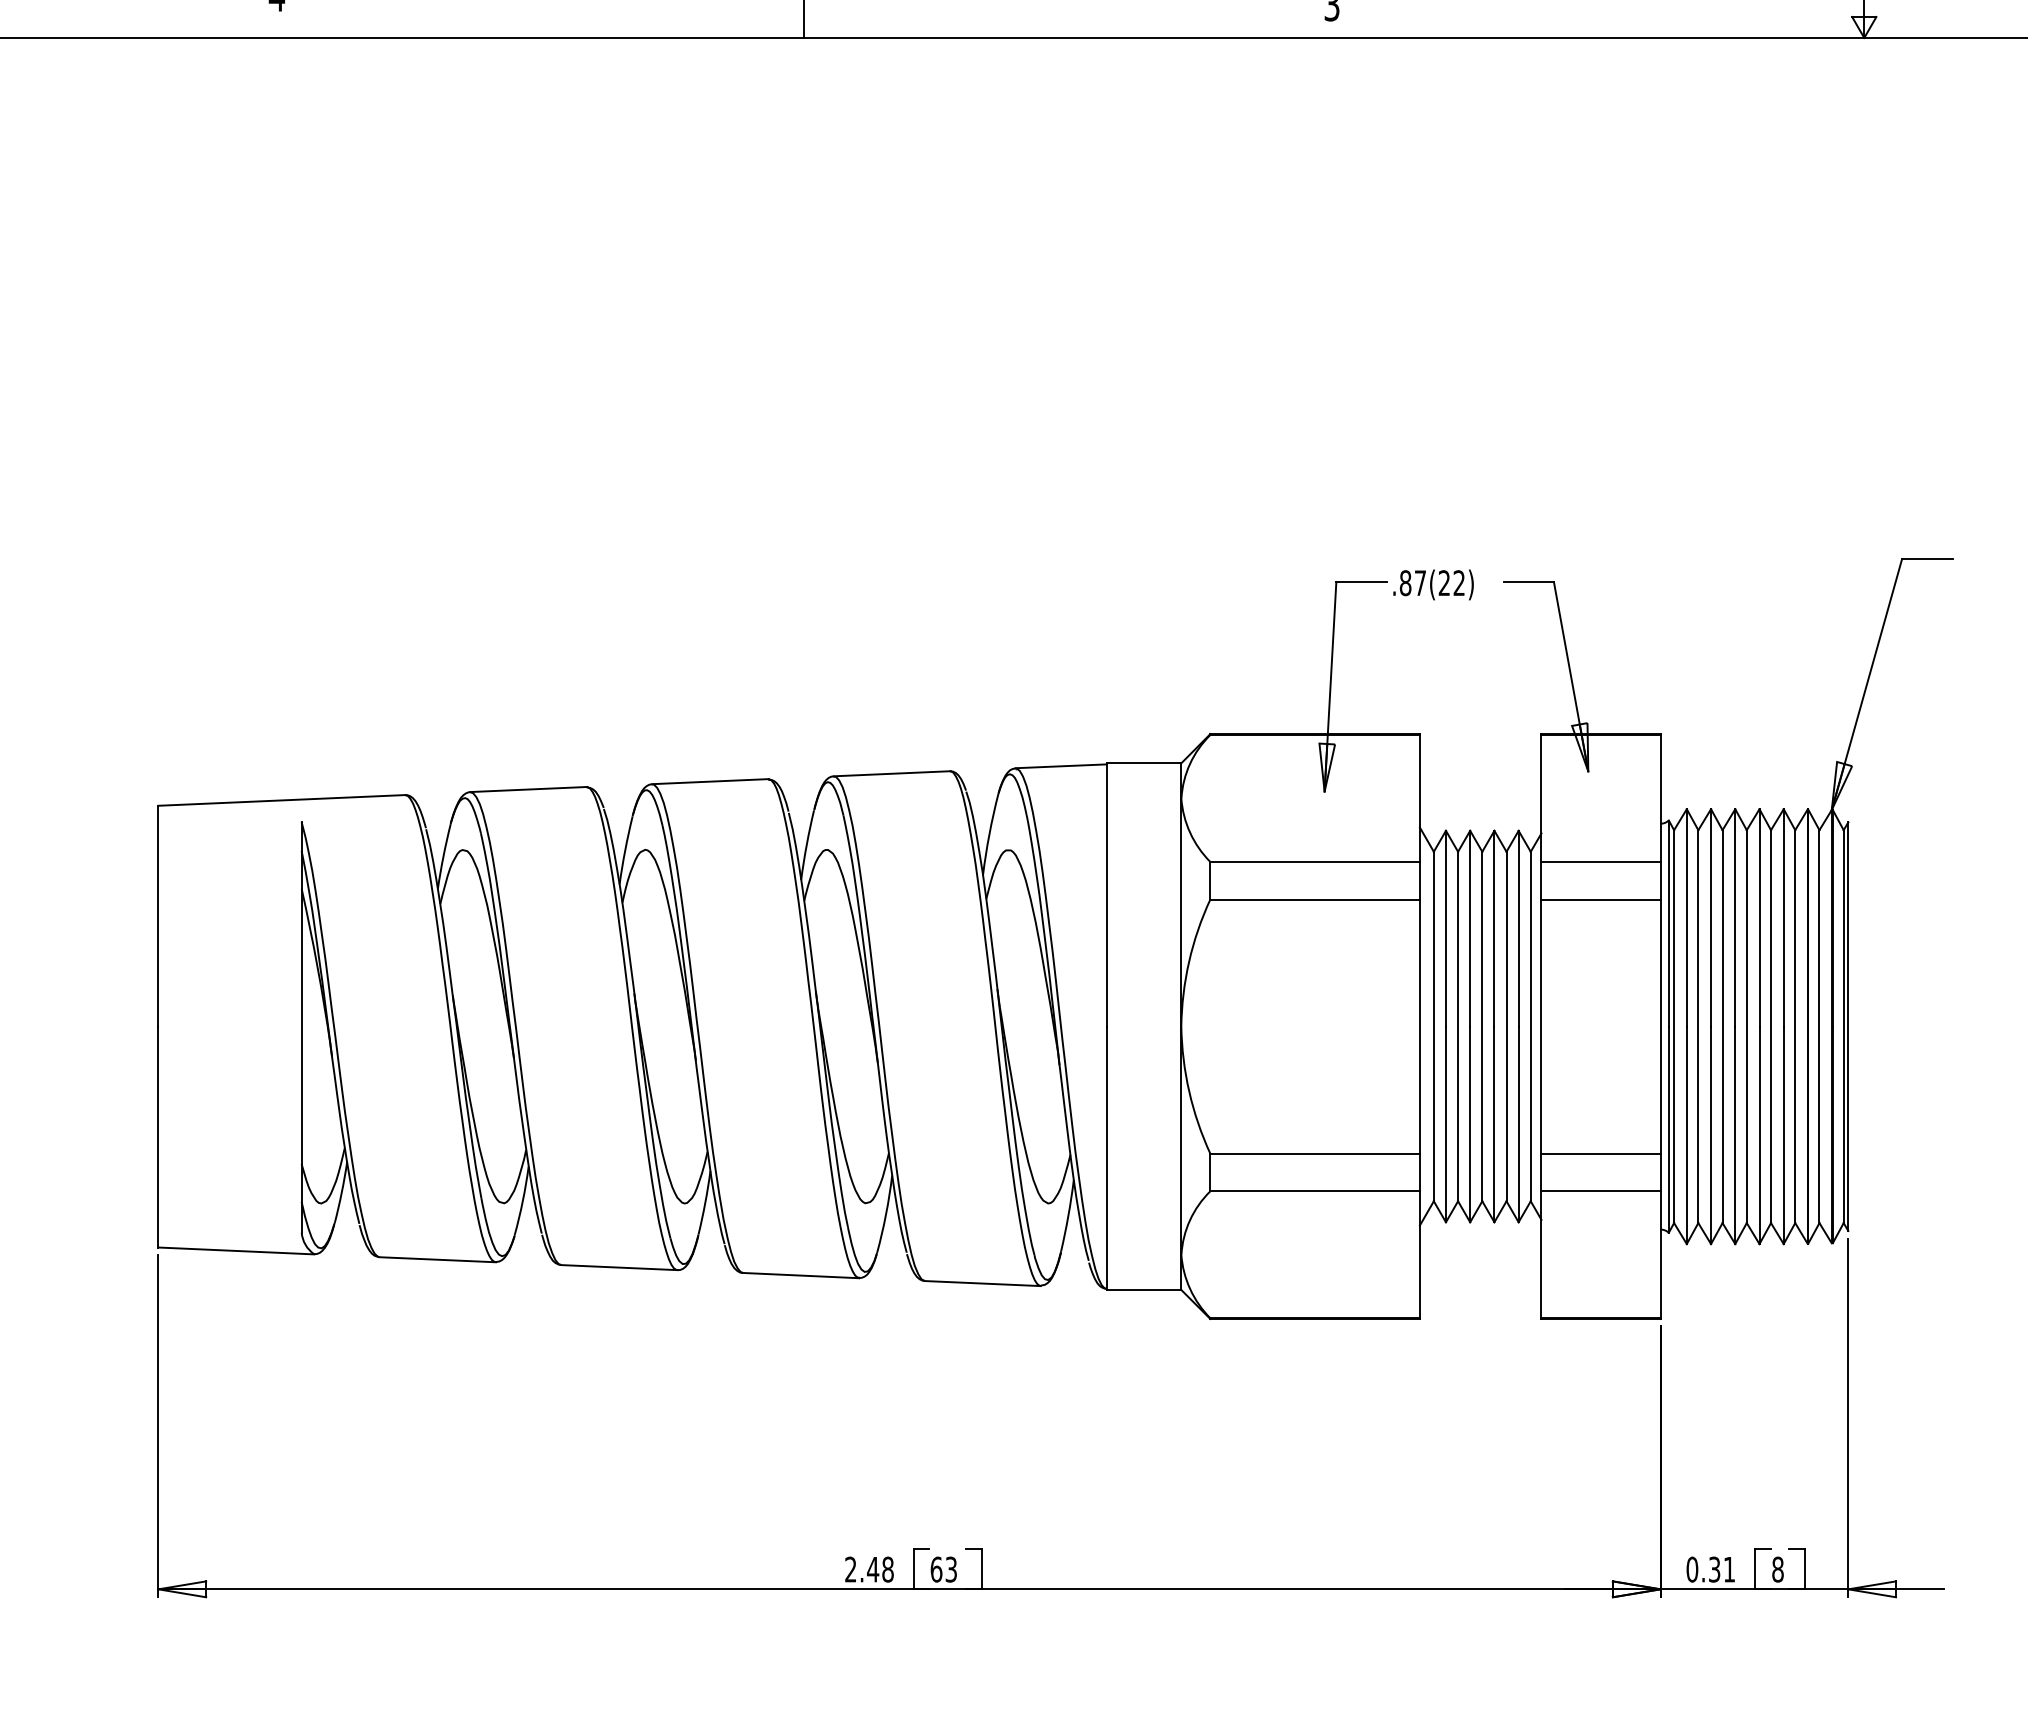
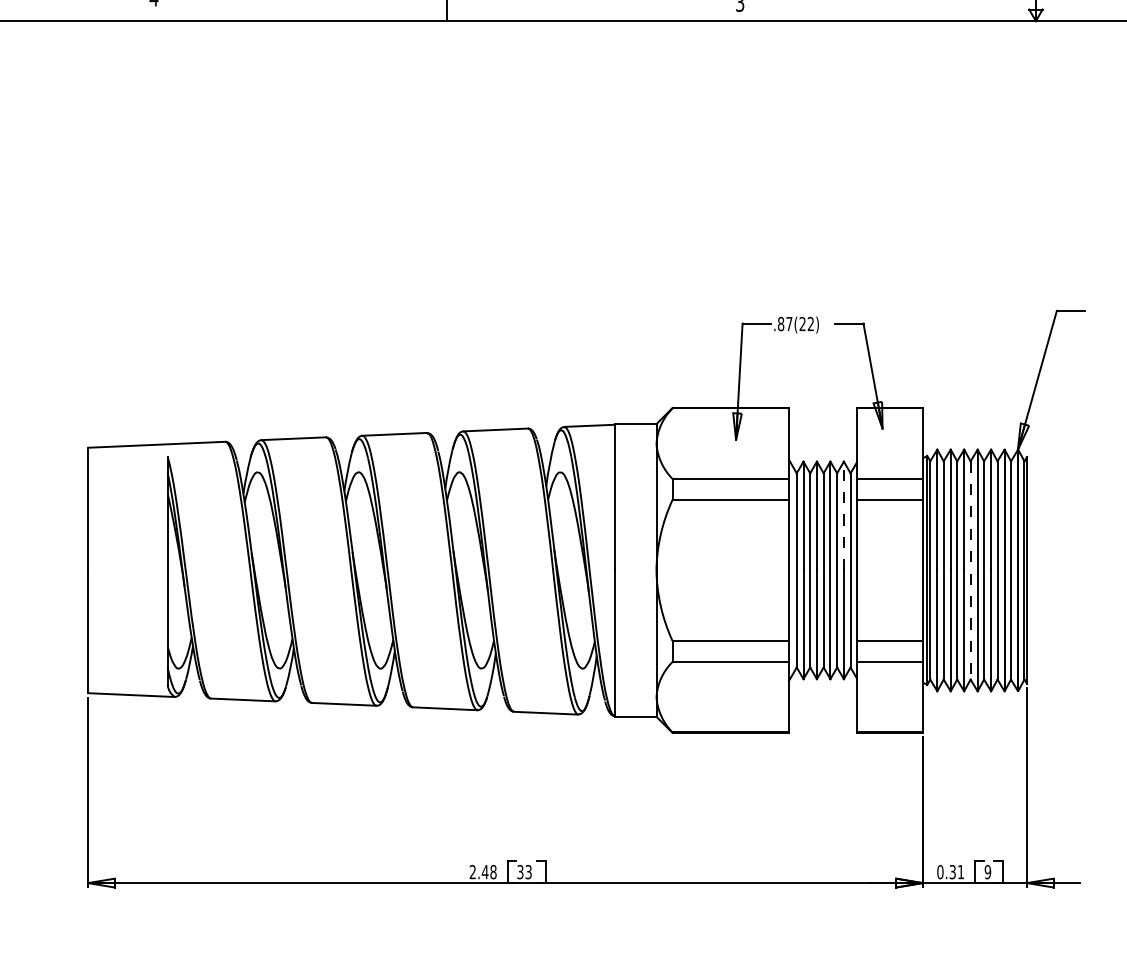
line: (1517, 927) -> (843, 515), solid -> dashed
line: (1746, 1026) -> (970, 570), solid -> dashed
text: (936, 1570) -> (520, 872), 63 -> 33
text: (1777, 1570) -> (987, 872), 8 -> 9

